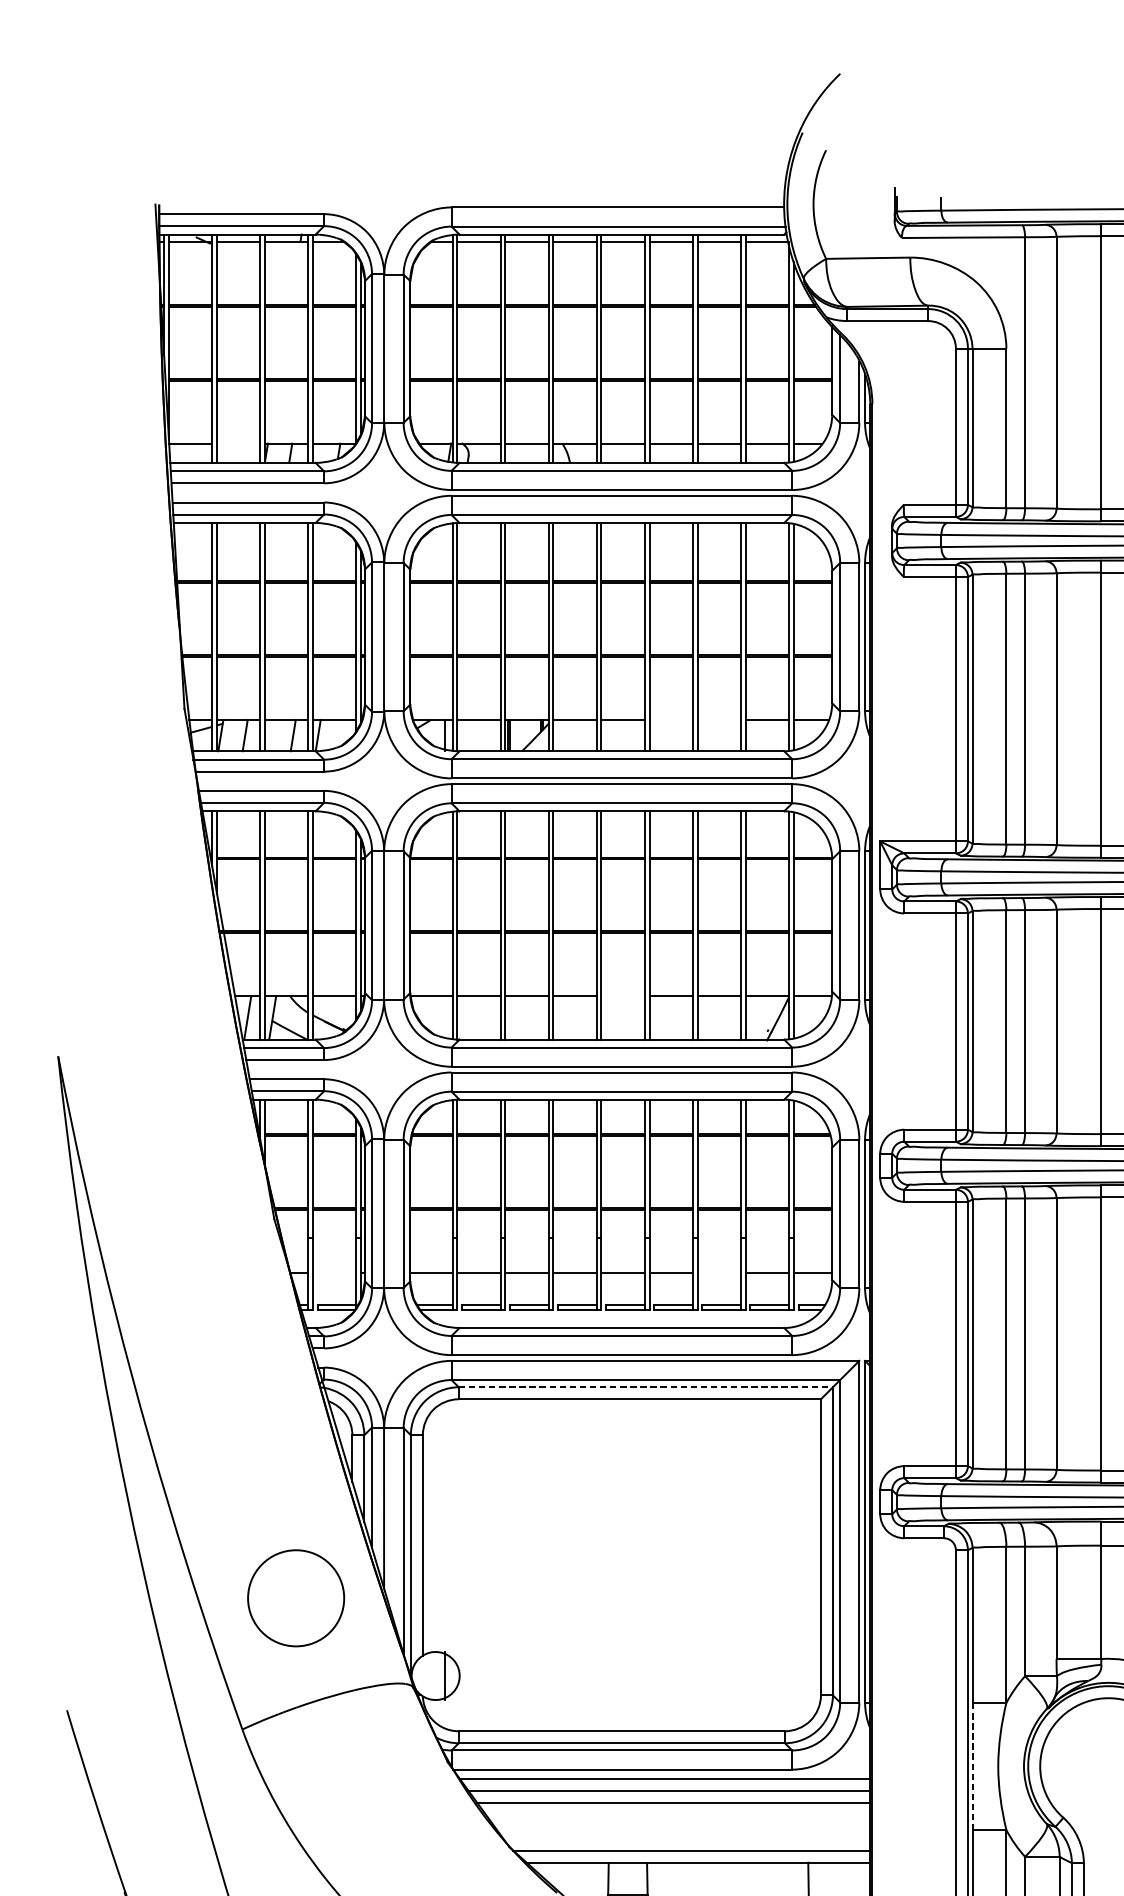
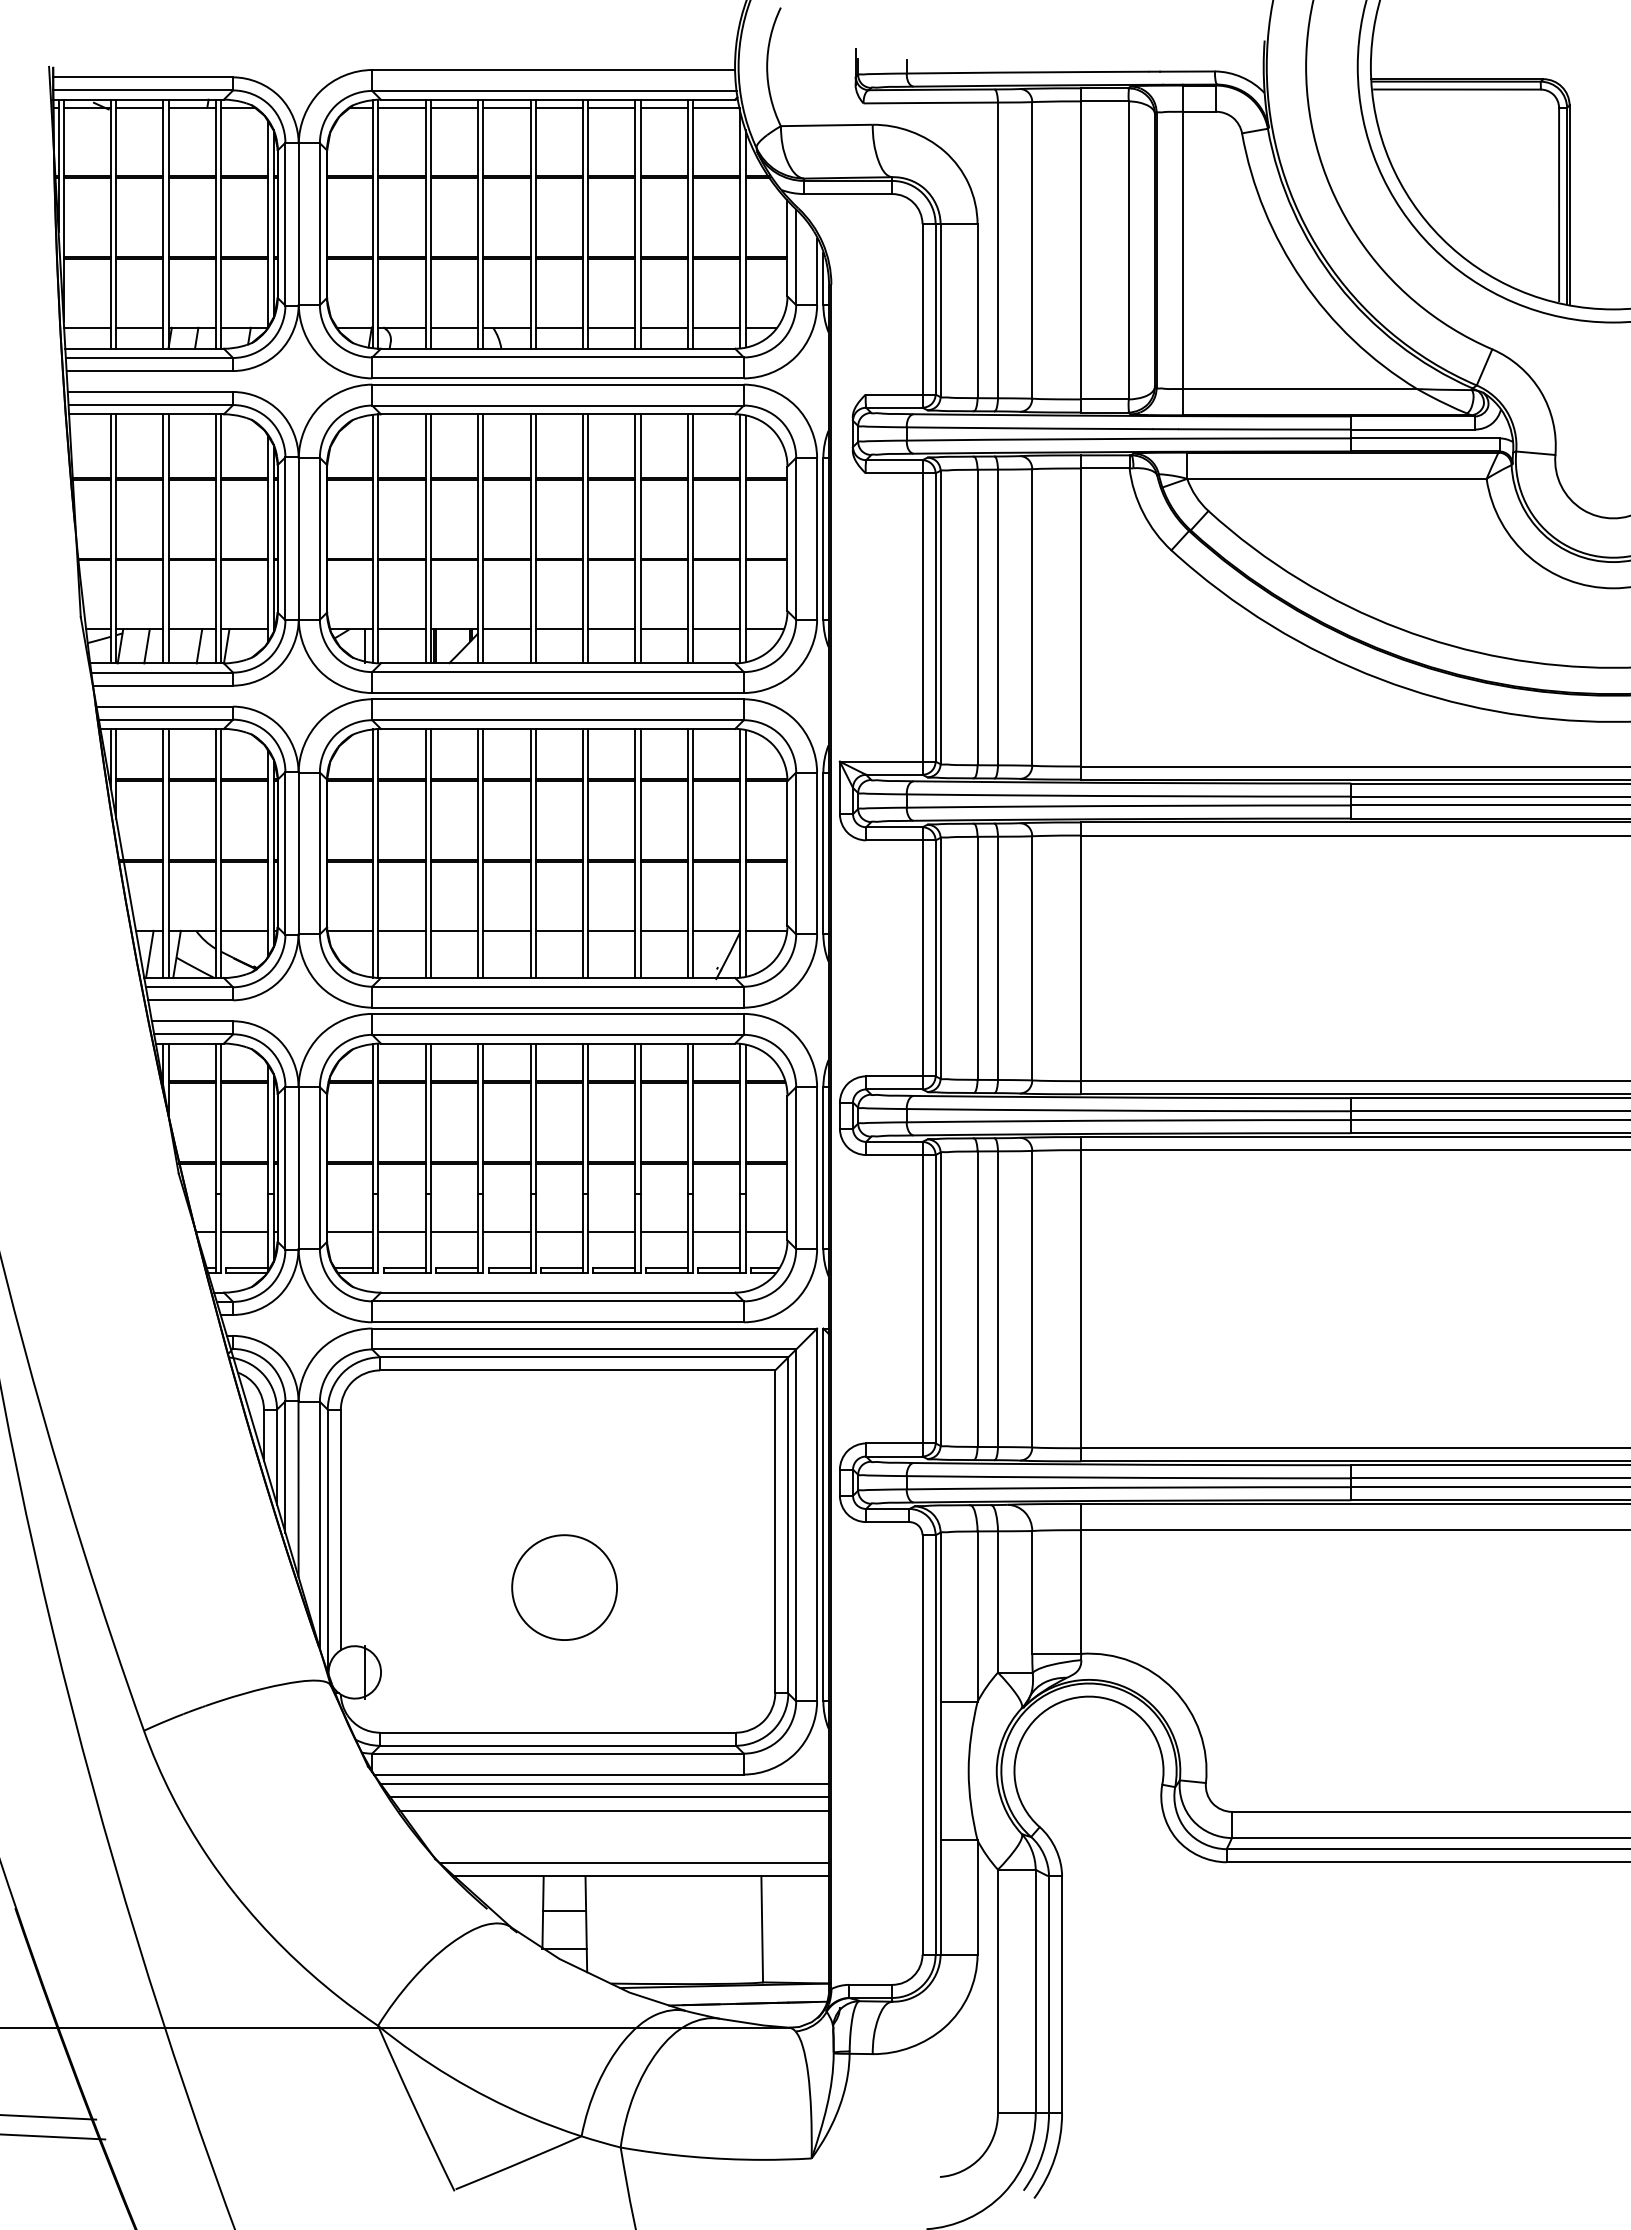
line: (238, 443) -> (139, 327), added
line: (670, 720) -> (611, 629), added
line: (718, 720) -> (663, 629), added
line: (622, 996) -> (558, 930), added
line: (334, 1272) -> (244, 1232), added
line: (718, 1272) -> (663, 1232), added
line: (646, 1387) -> (584, 1357), dashed -> solid
circle: (296, 1598) -> (564, 1587), moved
line: (972, 1766) -> (940, 1771), dashed -> solid

